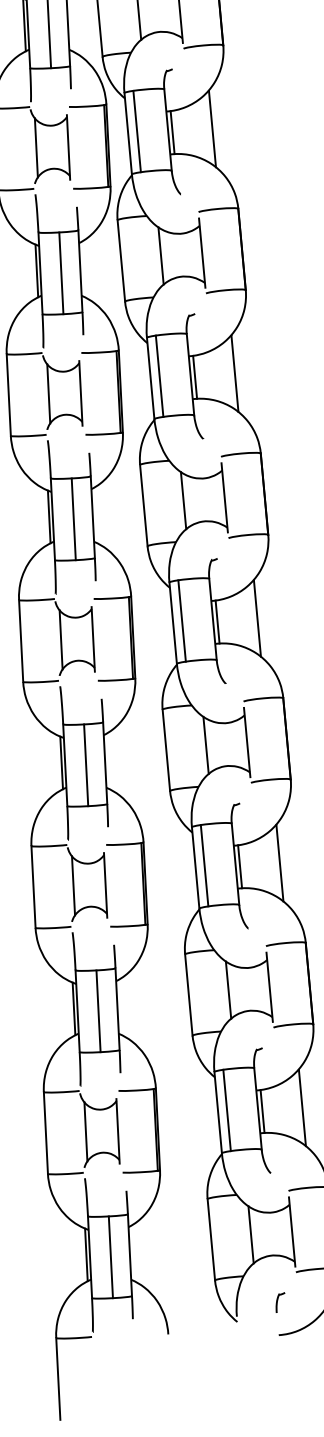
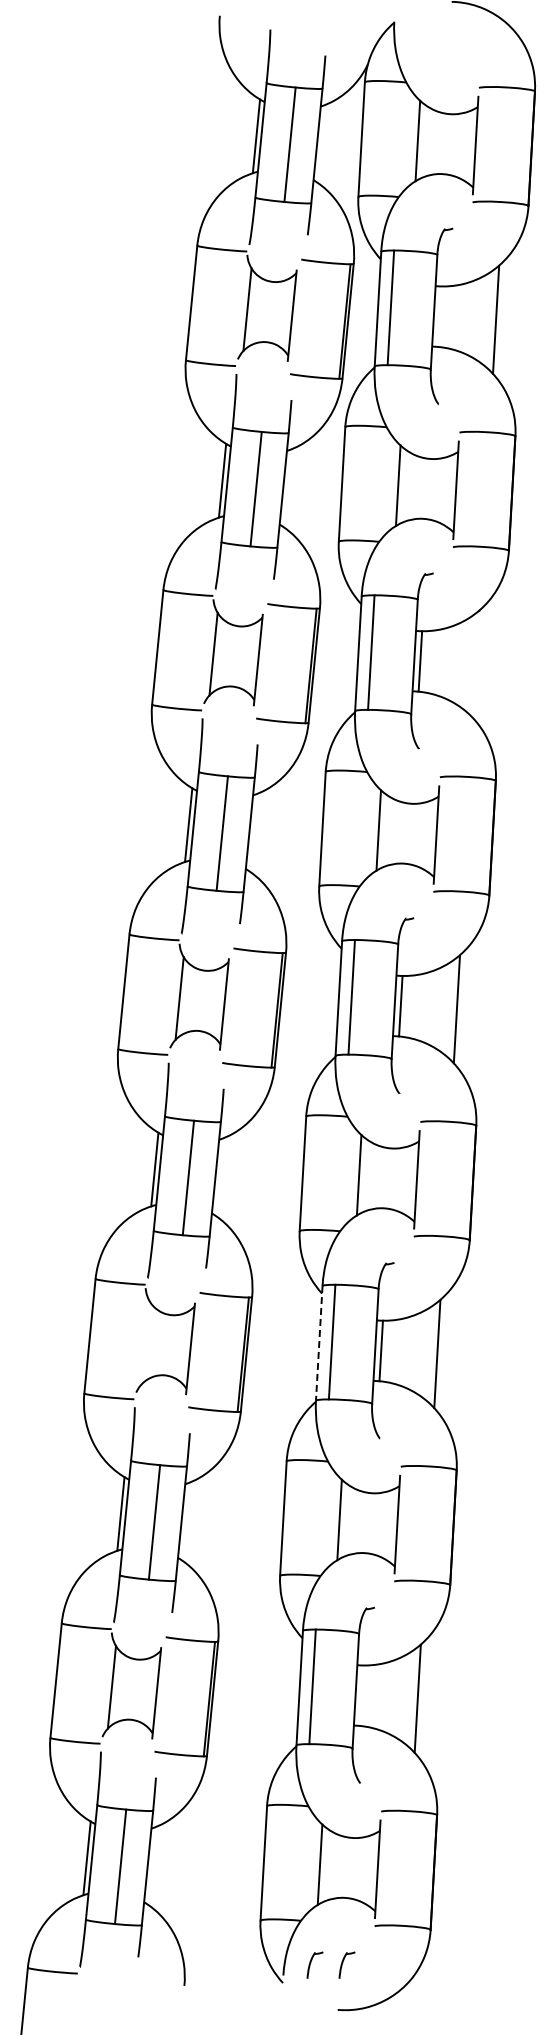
line: (172, 132) -> (439, 316), removed
line: (234, 373) -> (476, 664), removed
line: (195, 868) -> (319, 1343), solid -> dashed
line: (73, 885) -> (145, 1342), removed
line: (262, 1111) -> (361, 1695), removed
part: (257, 1305) -> (314, 1964), added

